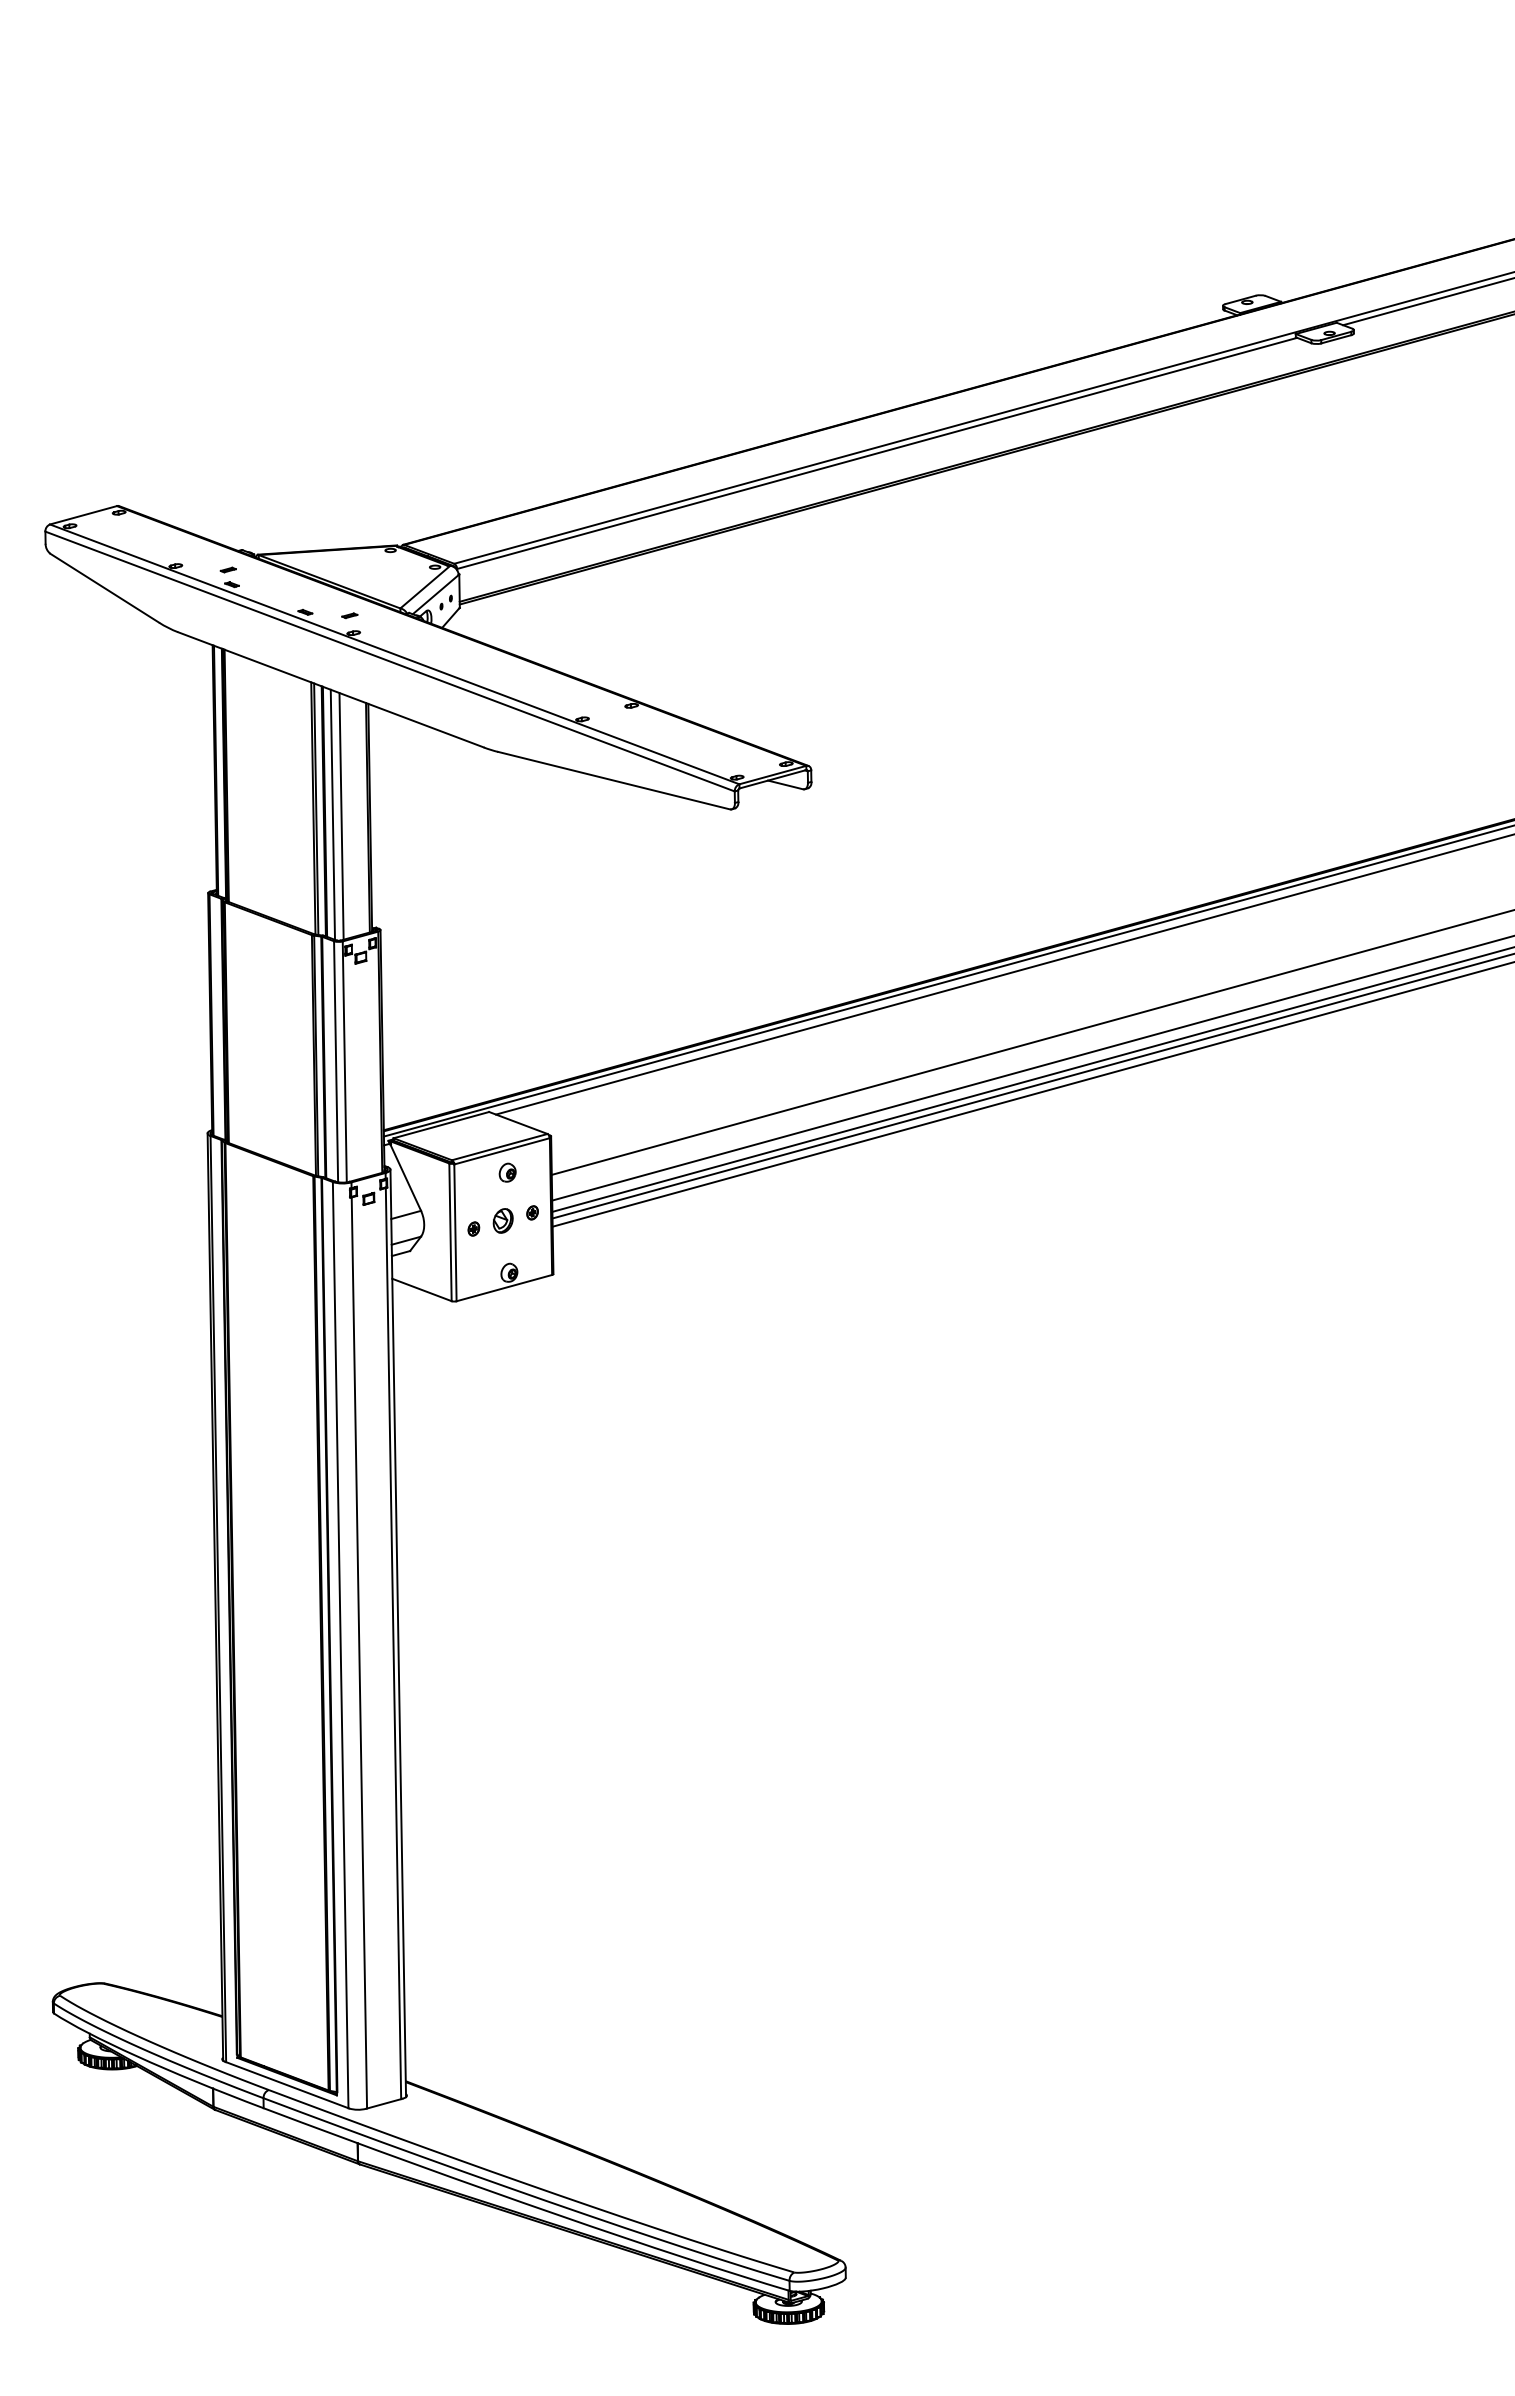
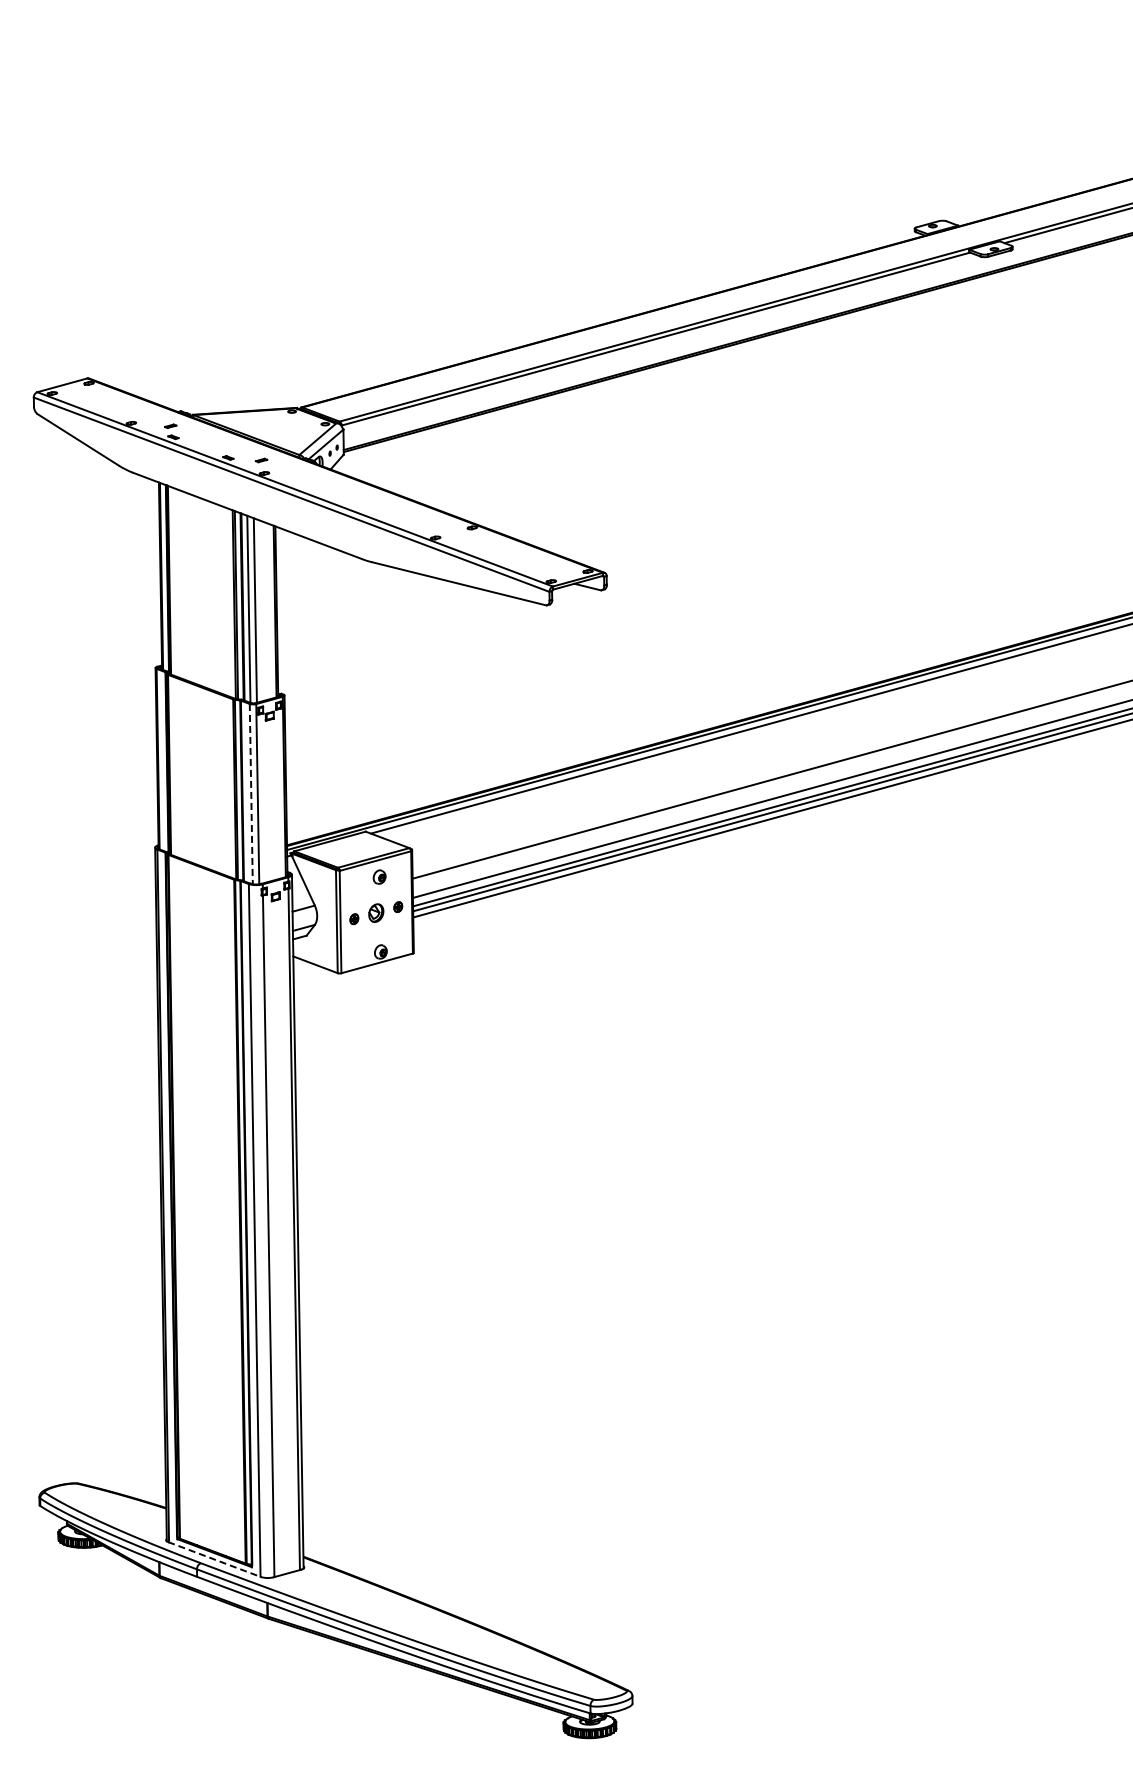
line: (336, 1062) -> (251, 794), solid -> dashed
line: (286, 2085) -> (214, 1559), solid -> dashed

